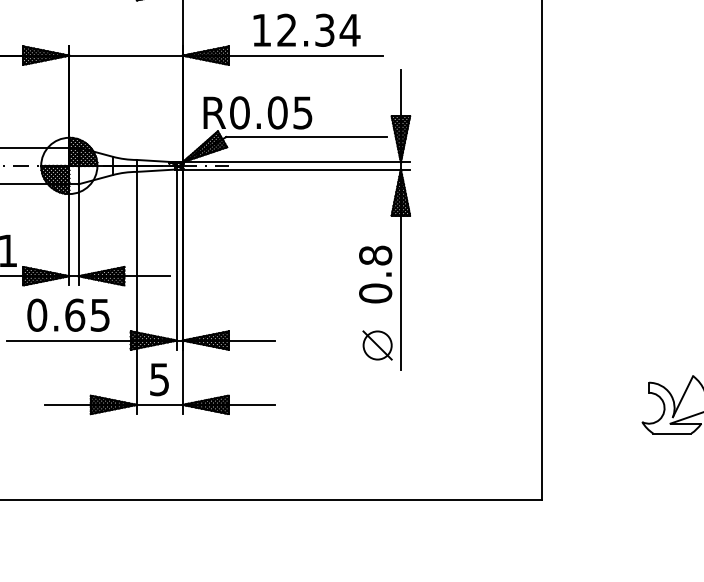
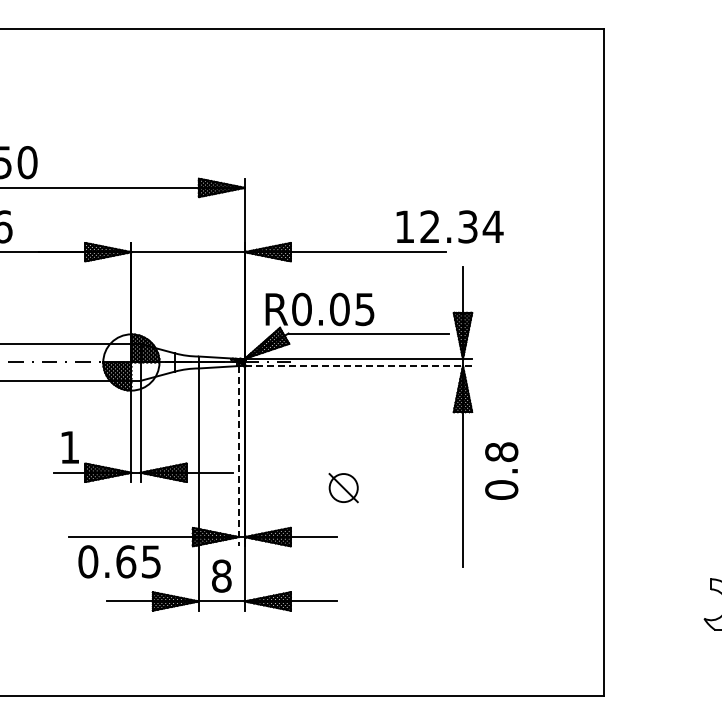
text: (306, 29) -> (449, 226), moved
line: (296, 169) -> (358, 366), solid -> dashed
line: (176, 259) -> (238, 456), solid -> dashed
text: (375, 273) -> (501, 470), moved
text: (68, 314) -> (119, 561), moved
part: (377, 345) -> (343, 488), moved
text: (159, 378) -> (221, 575), 5 -> 8

